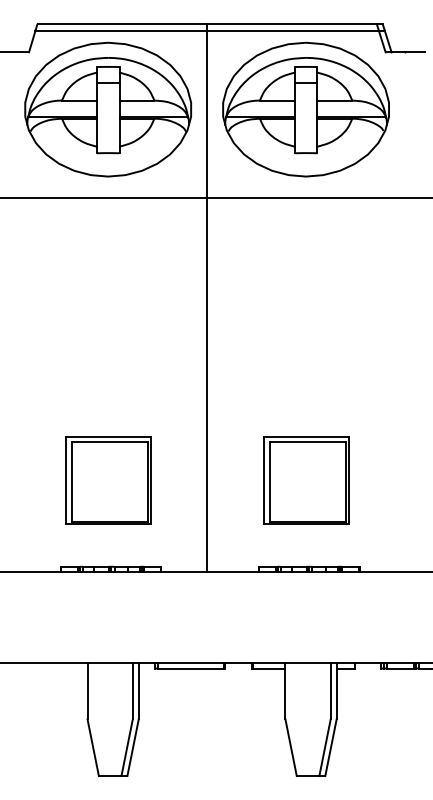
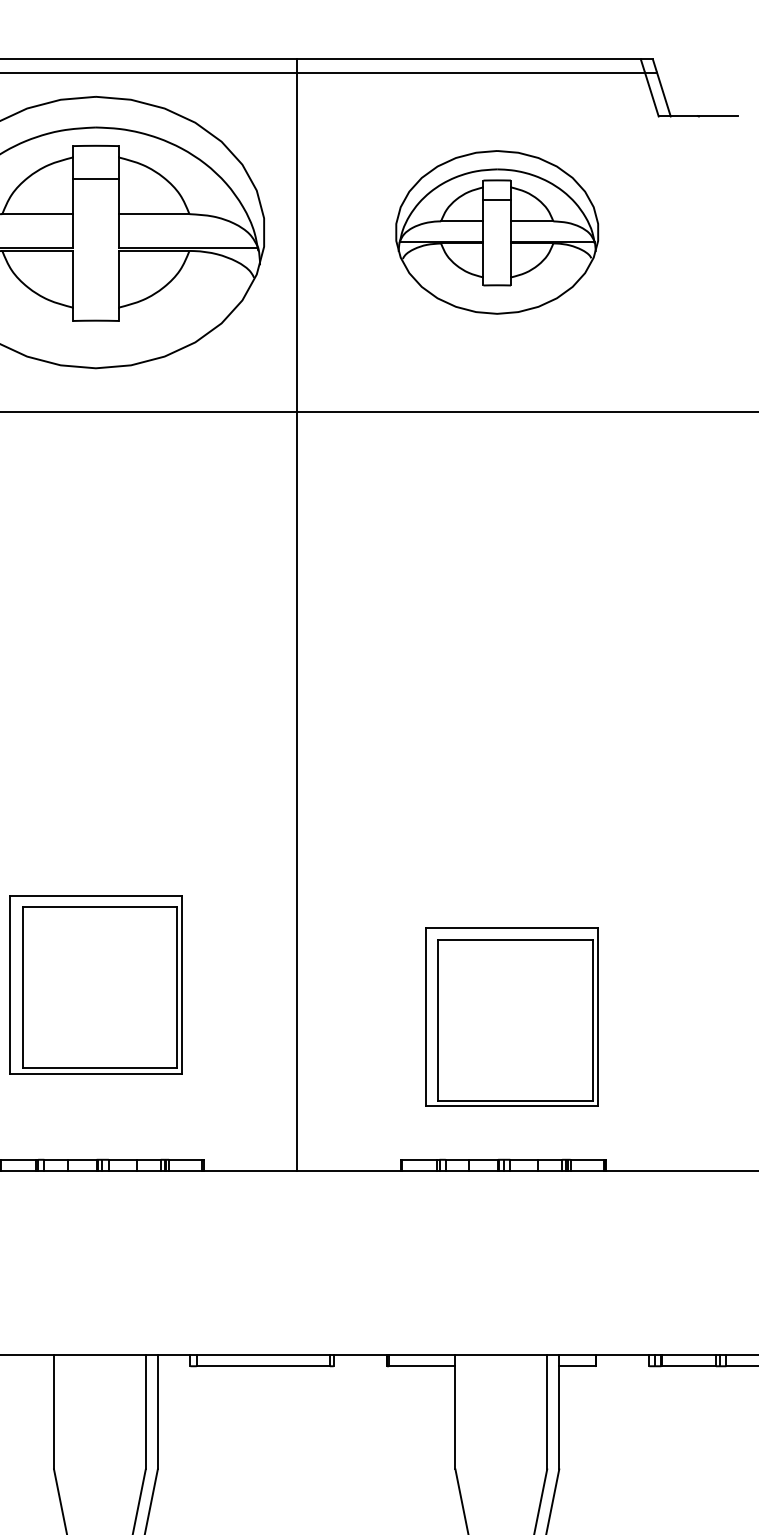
part: (305, 109) -> (496, 232), size x0.6
part: (306, 480) -> (512, 1017), moved

